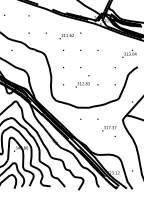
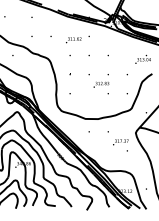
text: (82, 81) -> (101, 80), moved

